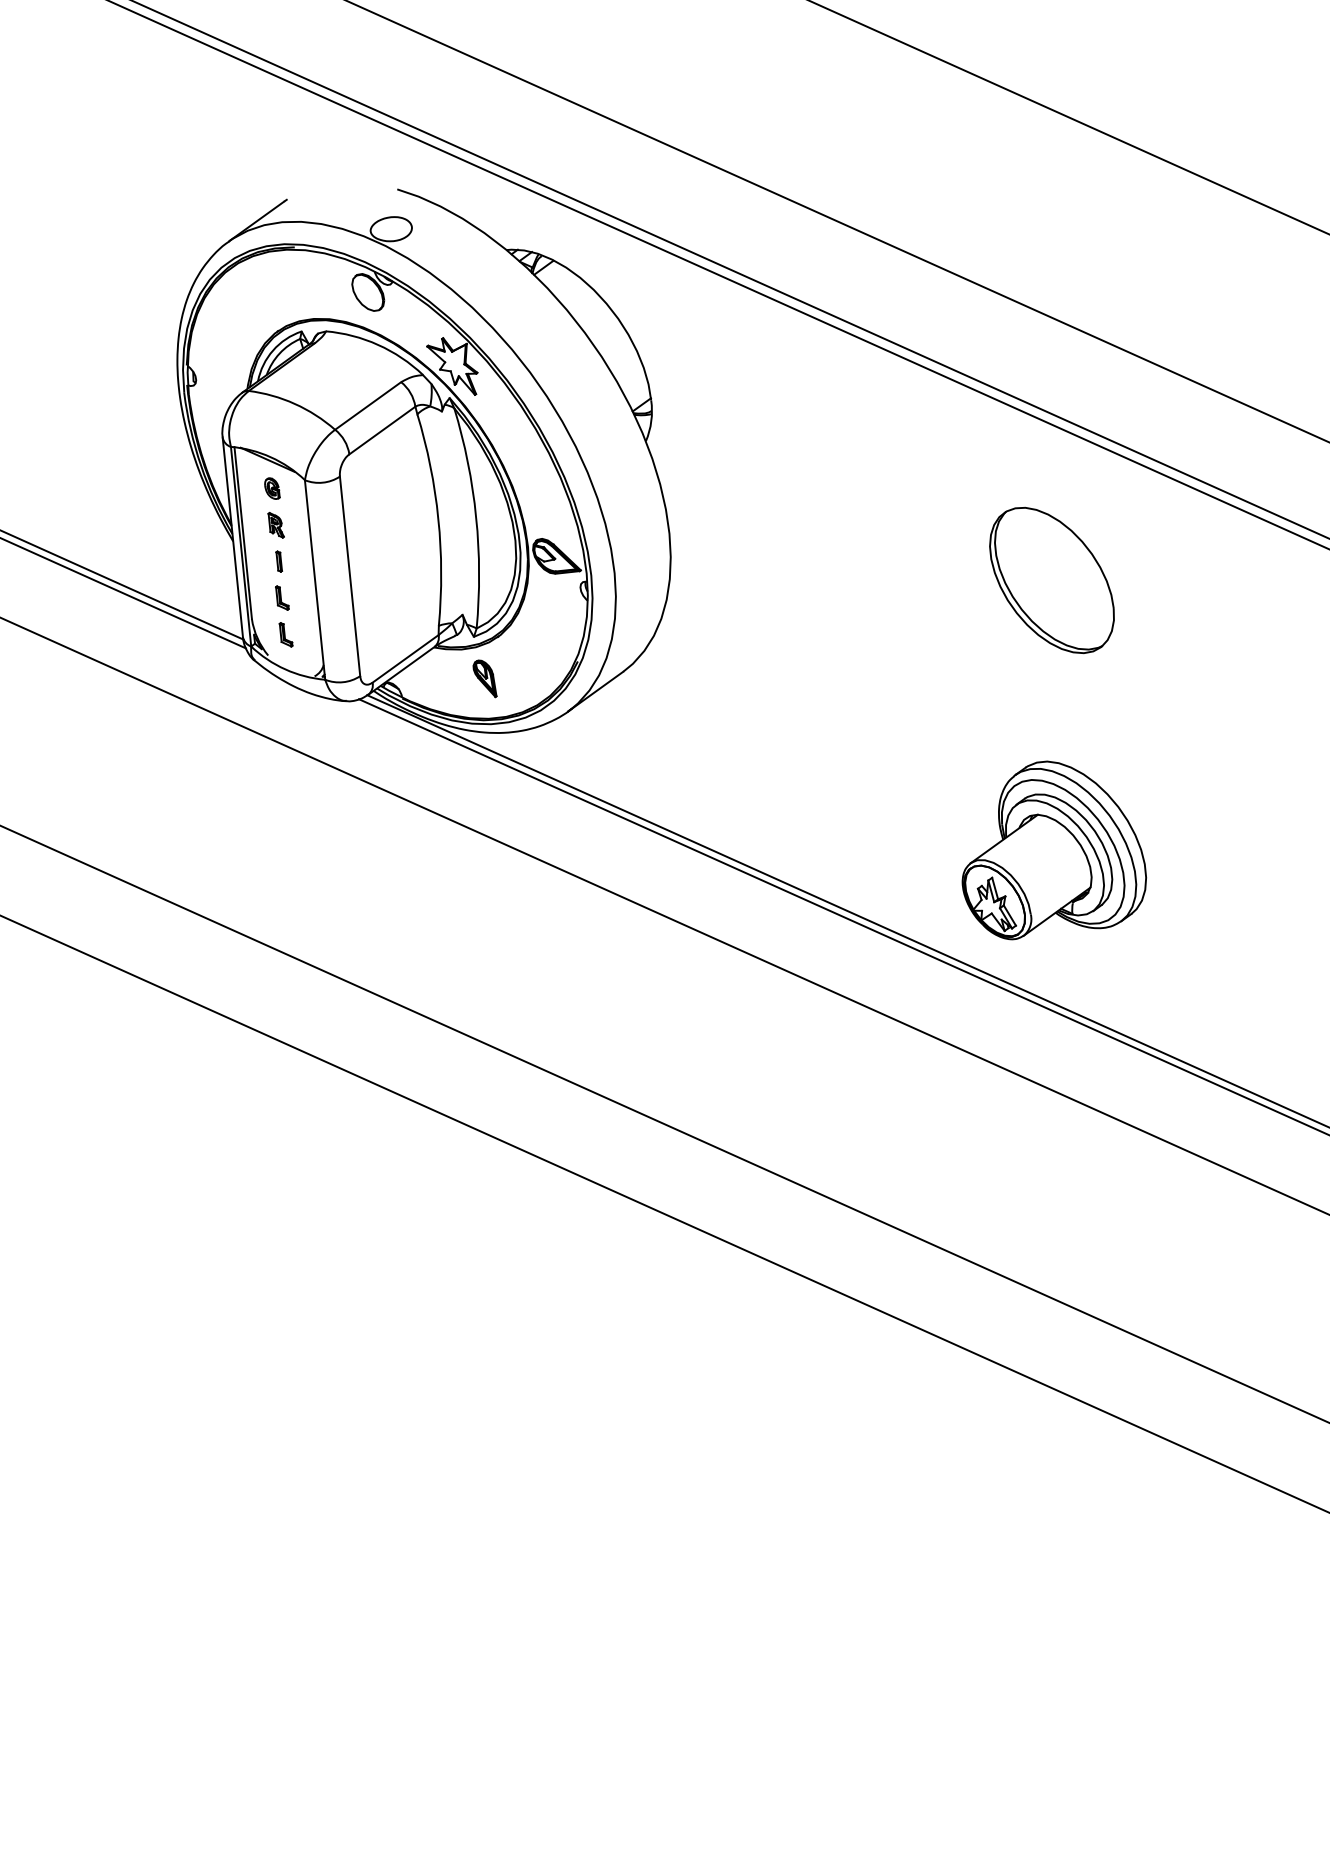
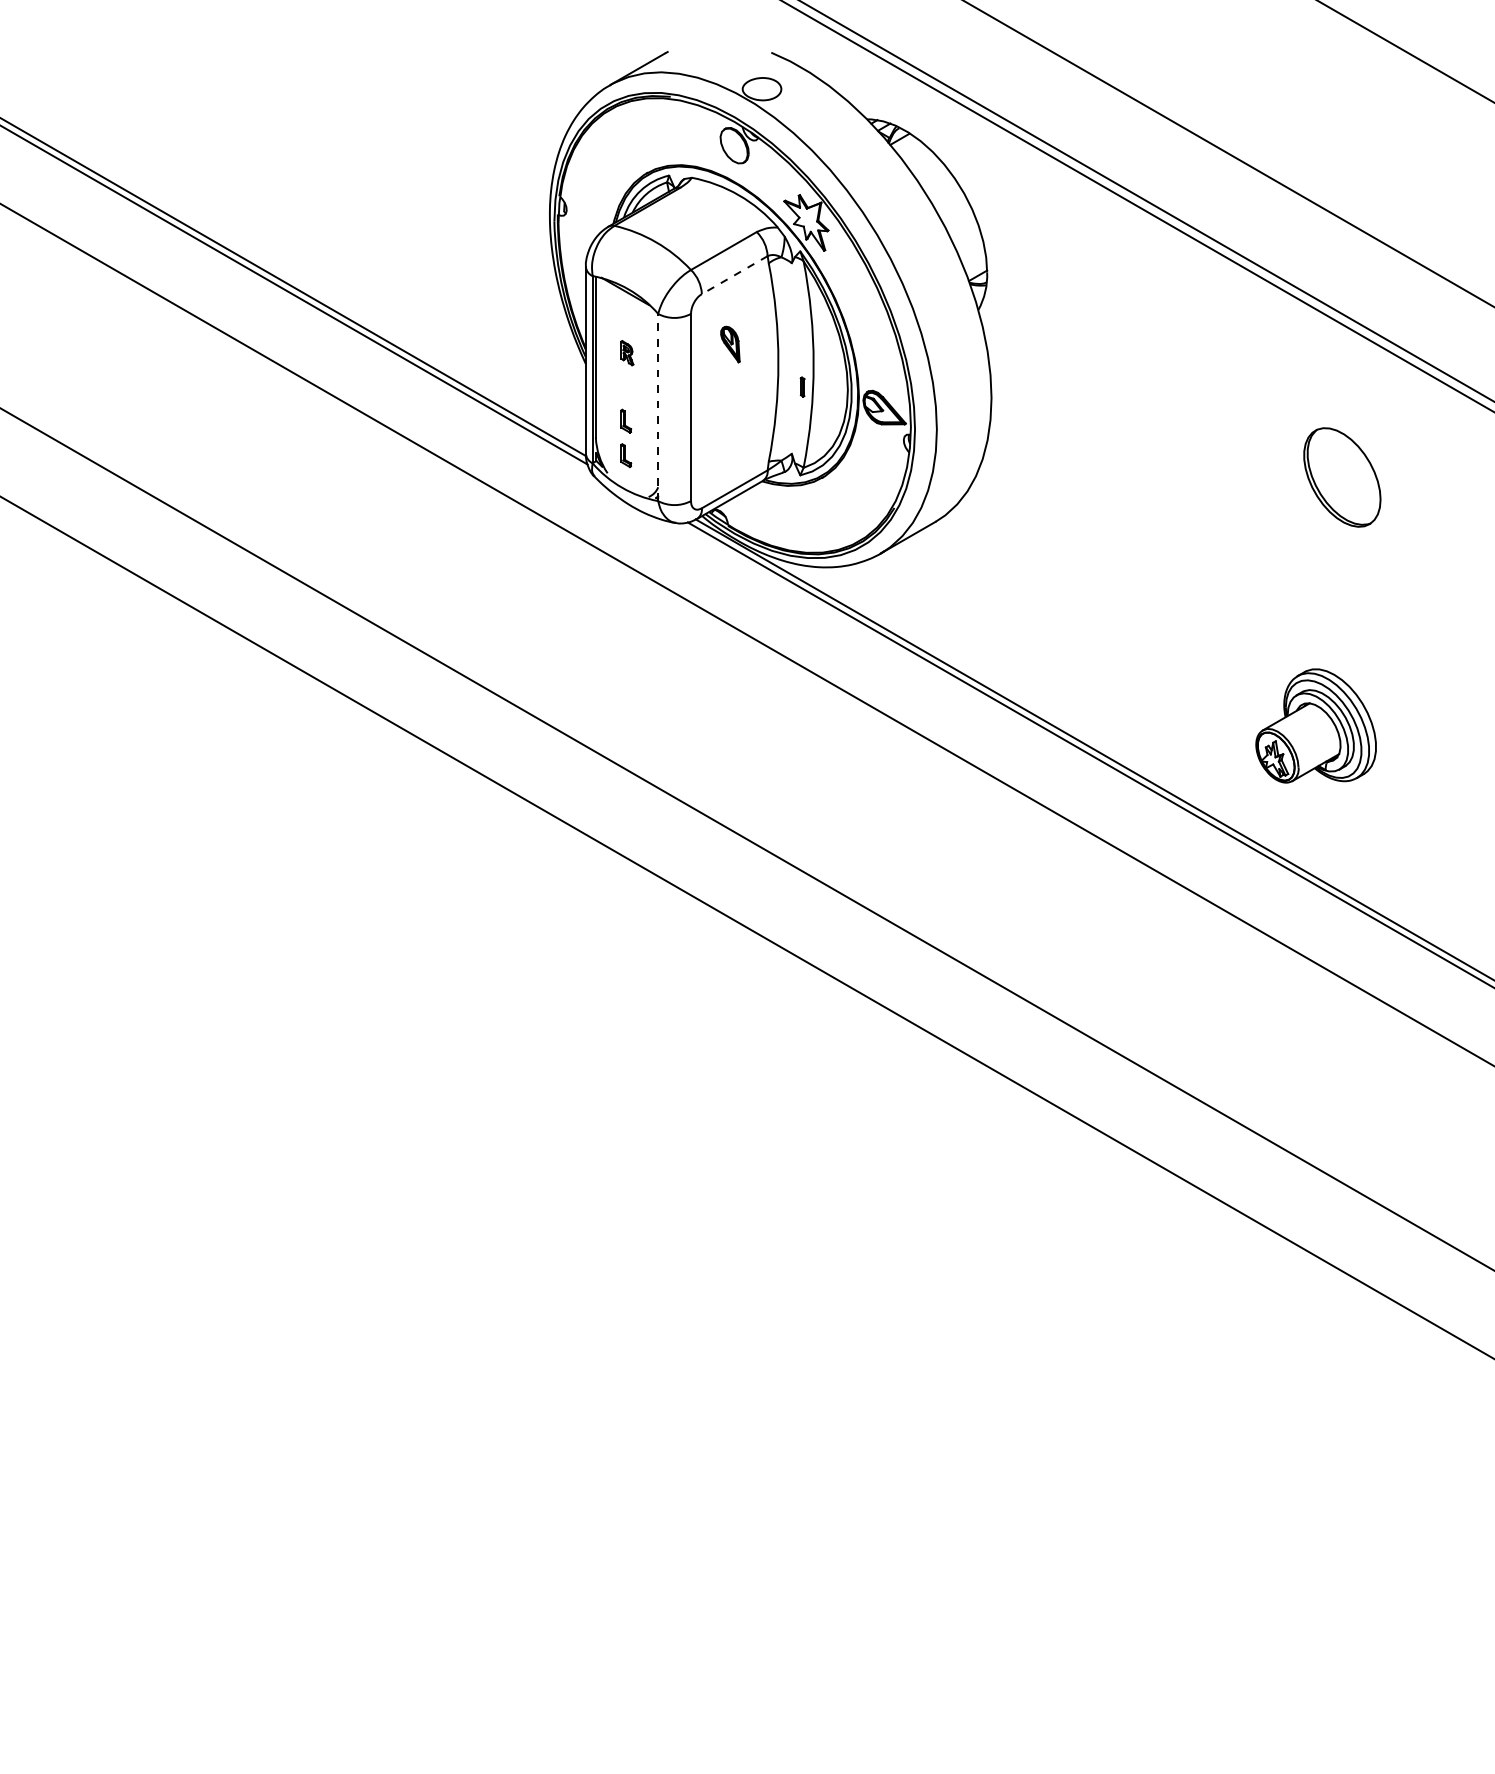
line: (382, 430) -> (734, 275), solid -> dashed
part: (271, 488) -> (626, 318), removed
part: (279, 560) -> (802, 386), moved
line: (315, 579) -> (658, 407), solid -> dashed
part: (1052, 580) -> (1342, 477), size x0.7
part: (484, 679) -> (730, 344), moved
part: (1050, 847) -> (1315, 725), size x0.7

